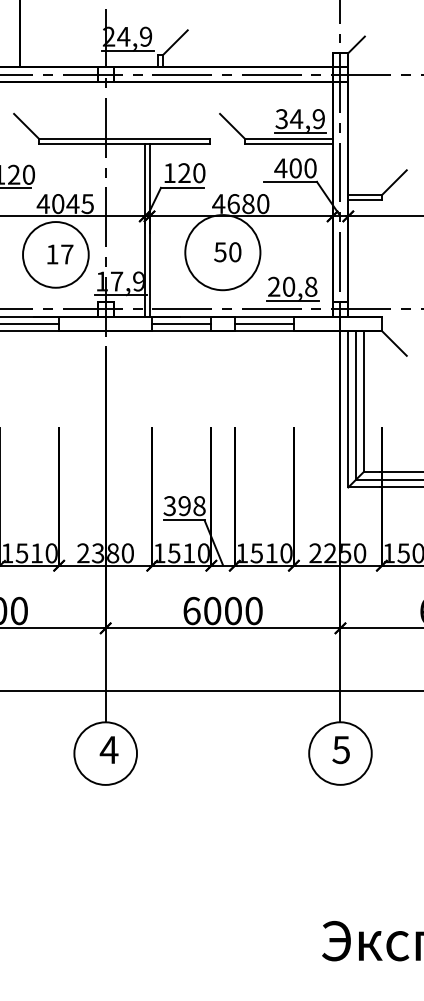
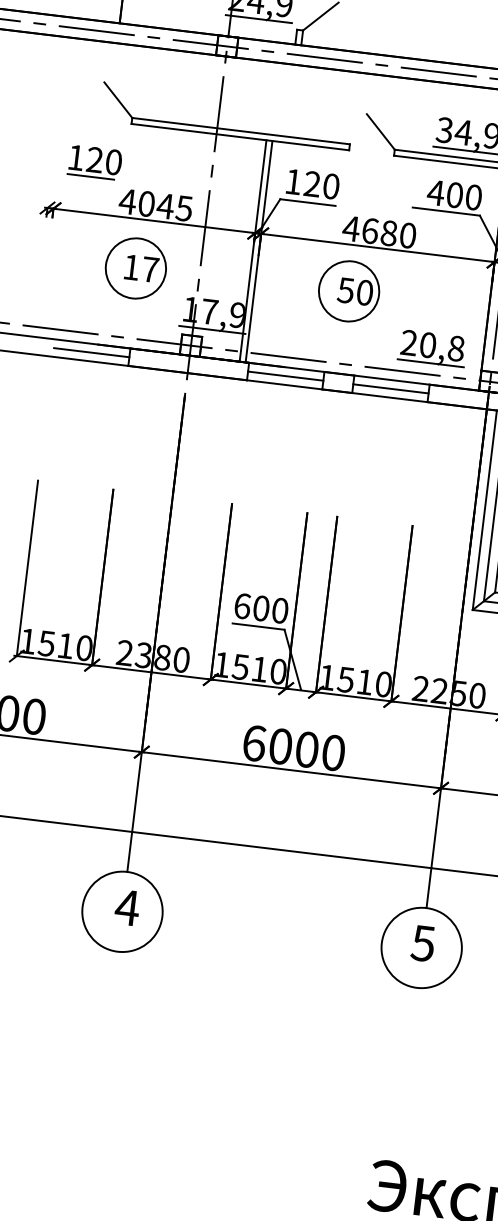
circle: (222, 252) -> (348, 291), size x0.62
circle: (55, 254) -> (135, 267), size x0.71
text: (184, 506) -> (261, 608), 398 -> 600

